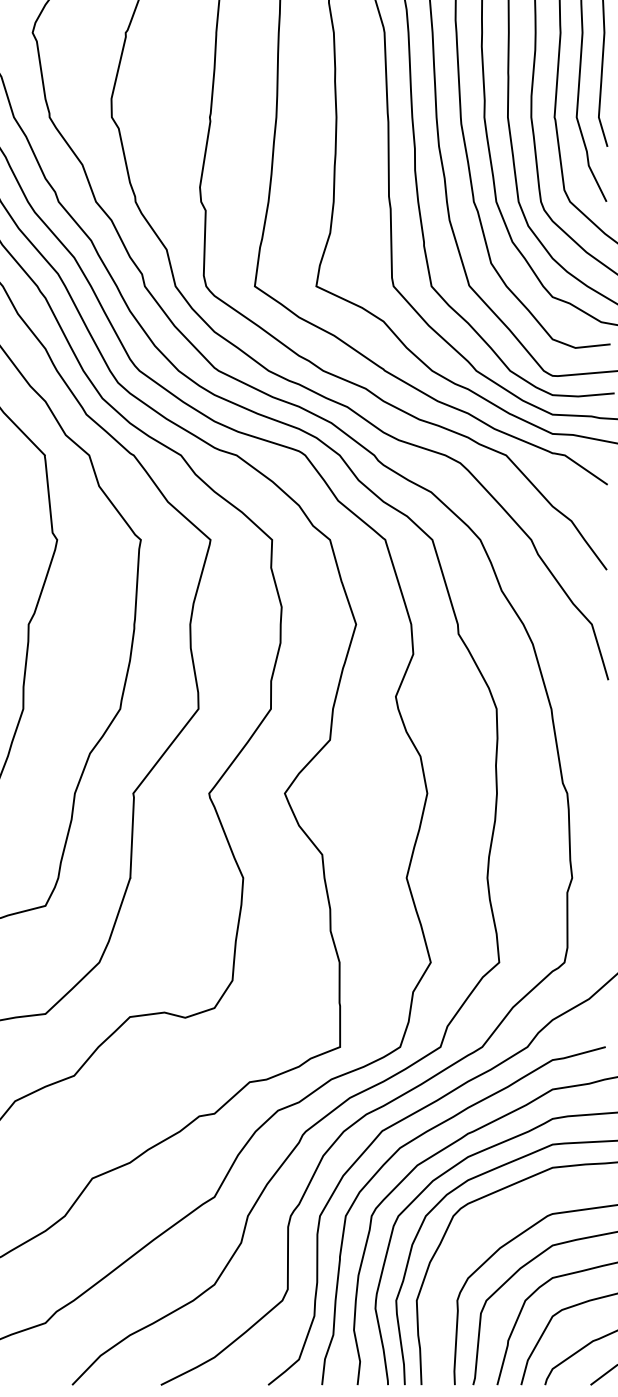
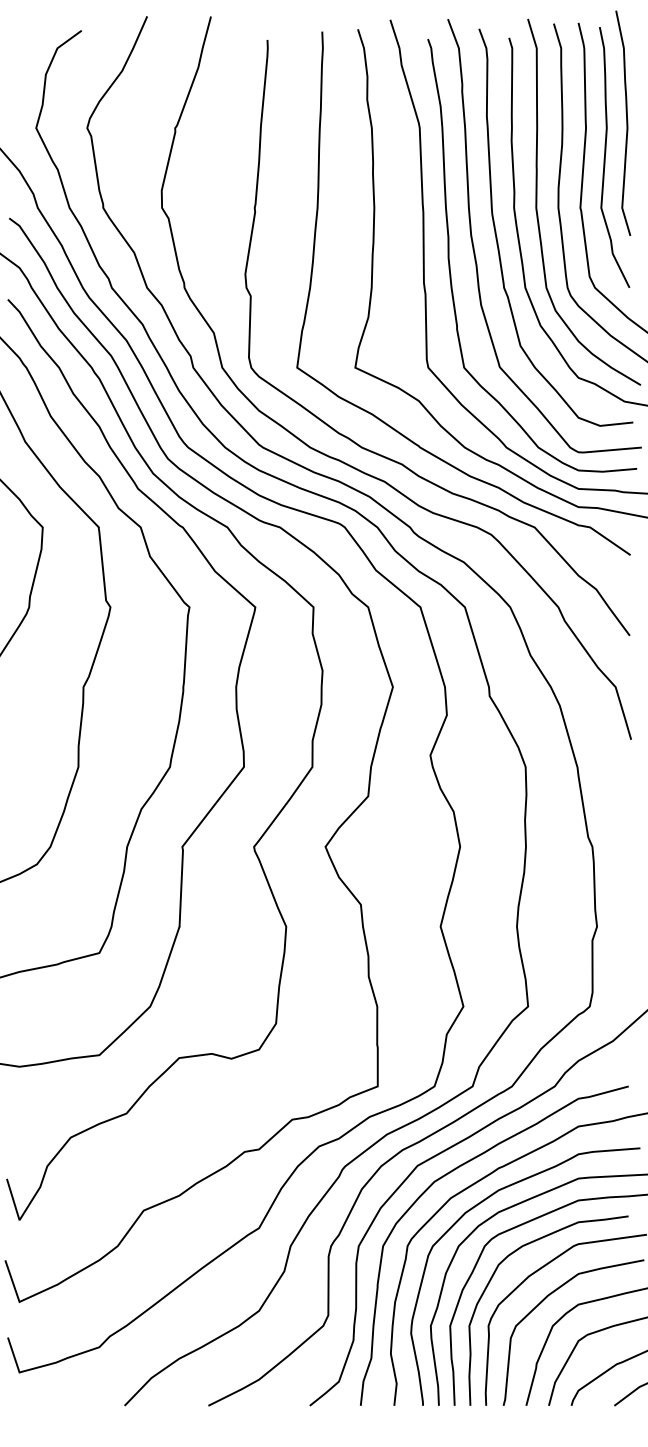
curve: (459, 1254) -> (490, 1282), added

